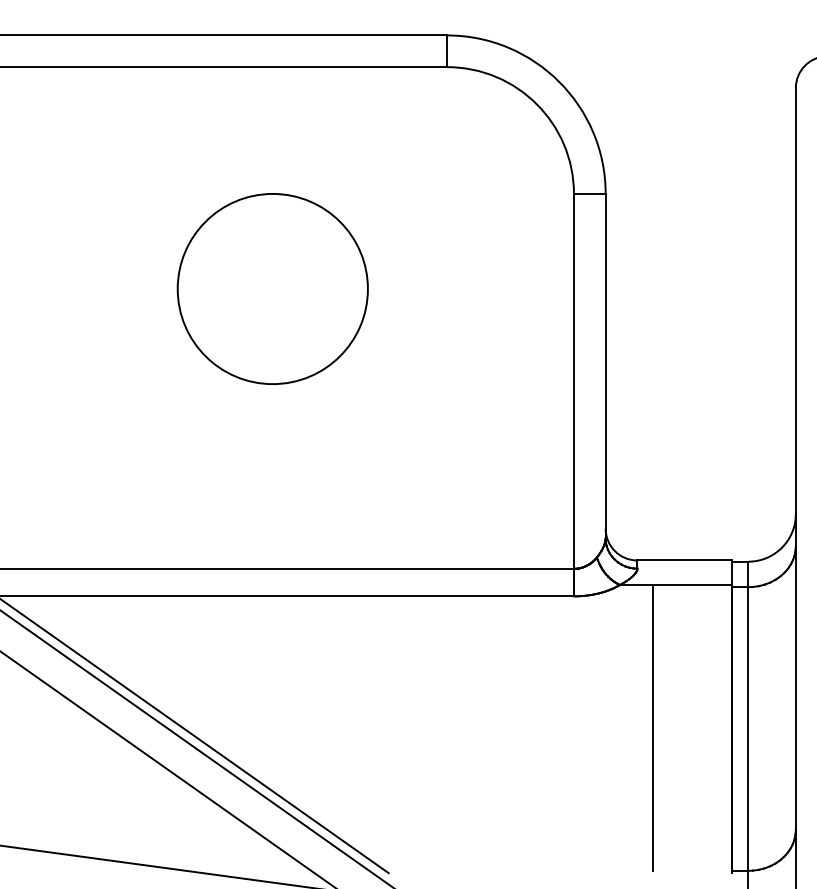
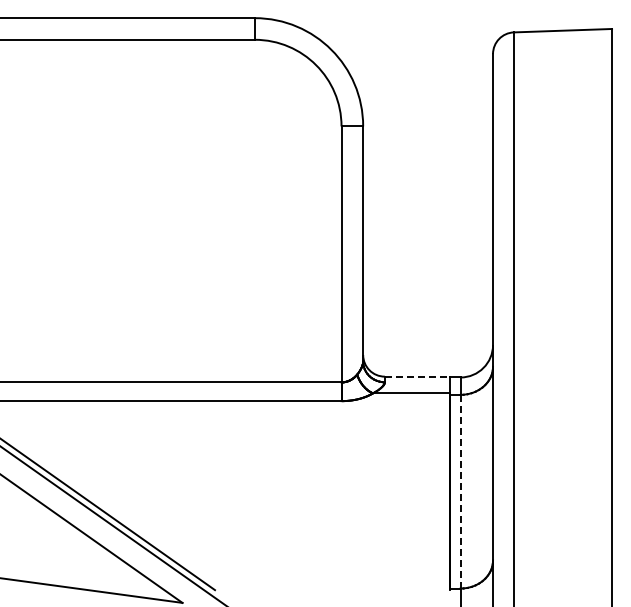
part: (272, 289) -> (135, 191), removed
line: (685, 560) -> (417, 376), solid -> dashed
line: (653, 728) -> (395, 491), removed
line: (748, 728) -> (460, 491), solid -> dashed

